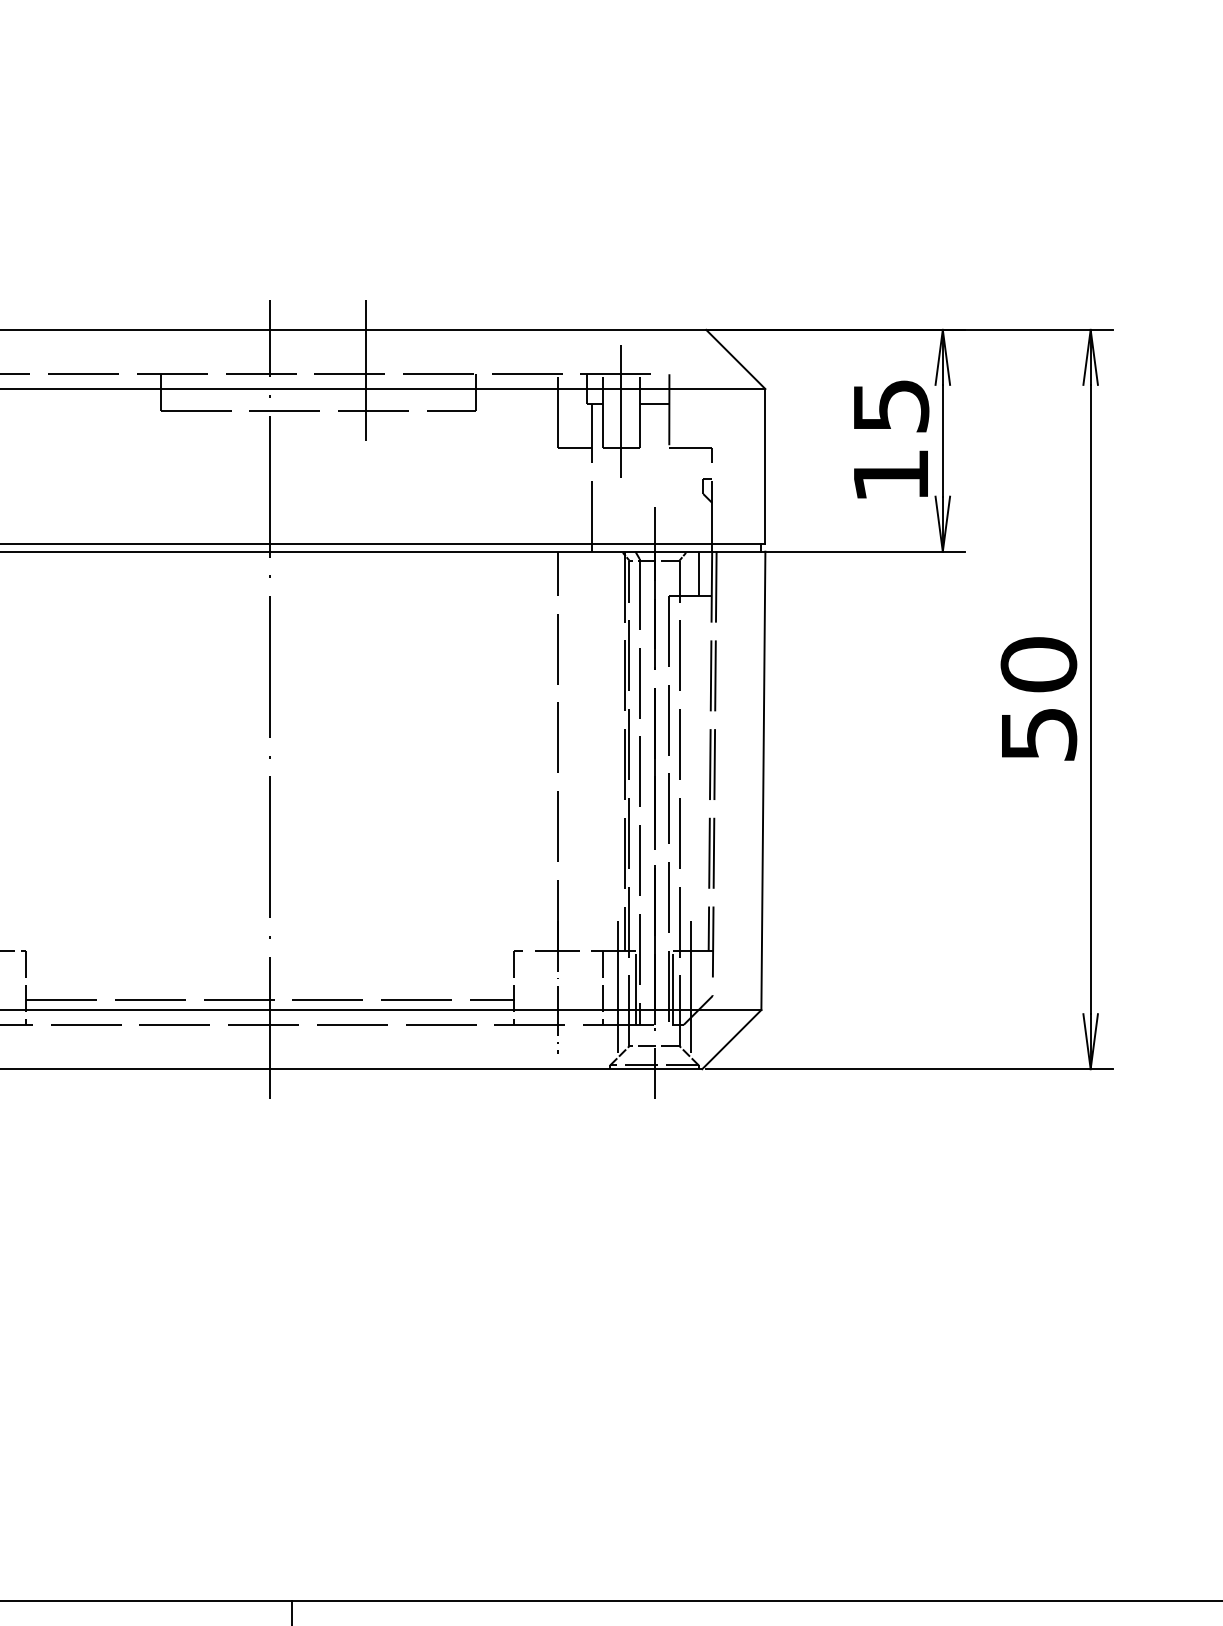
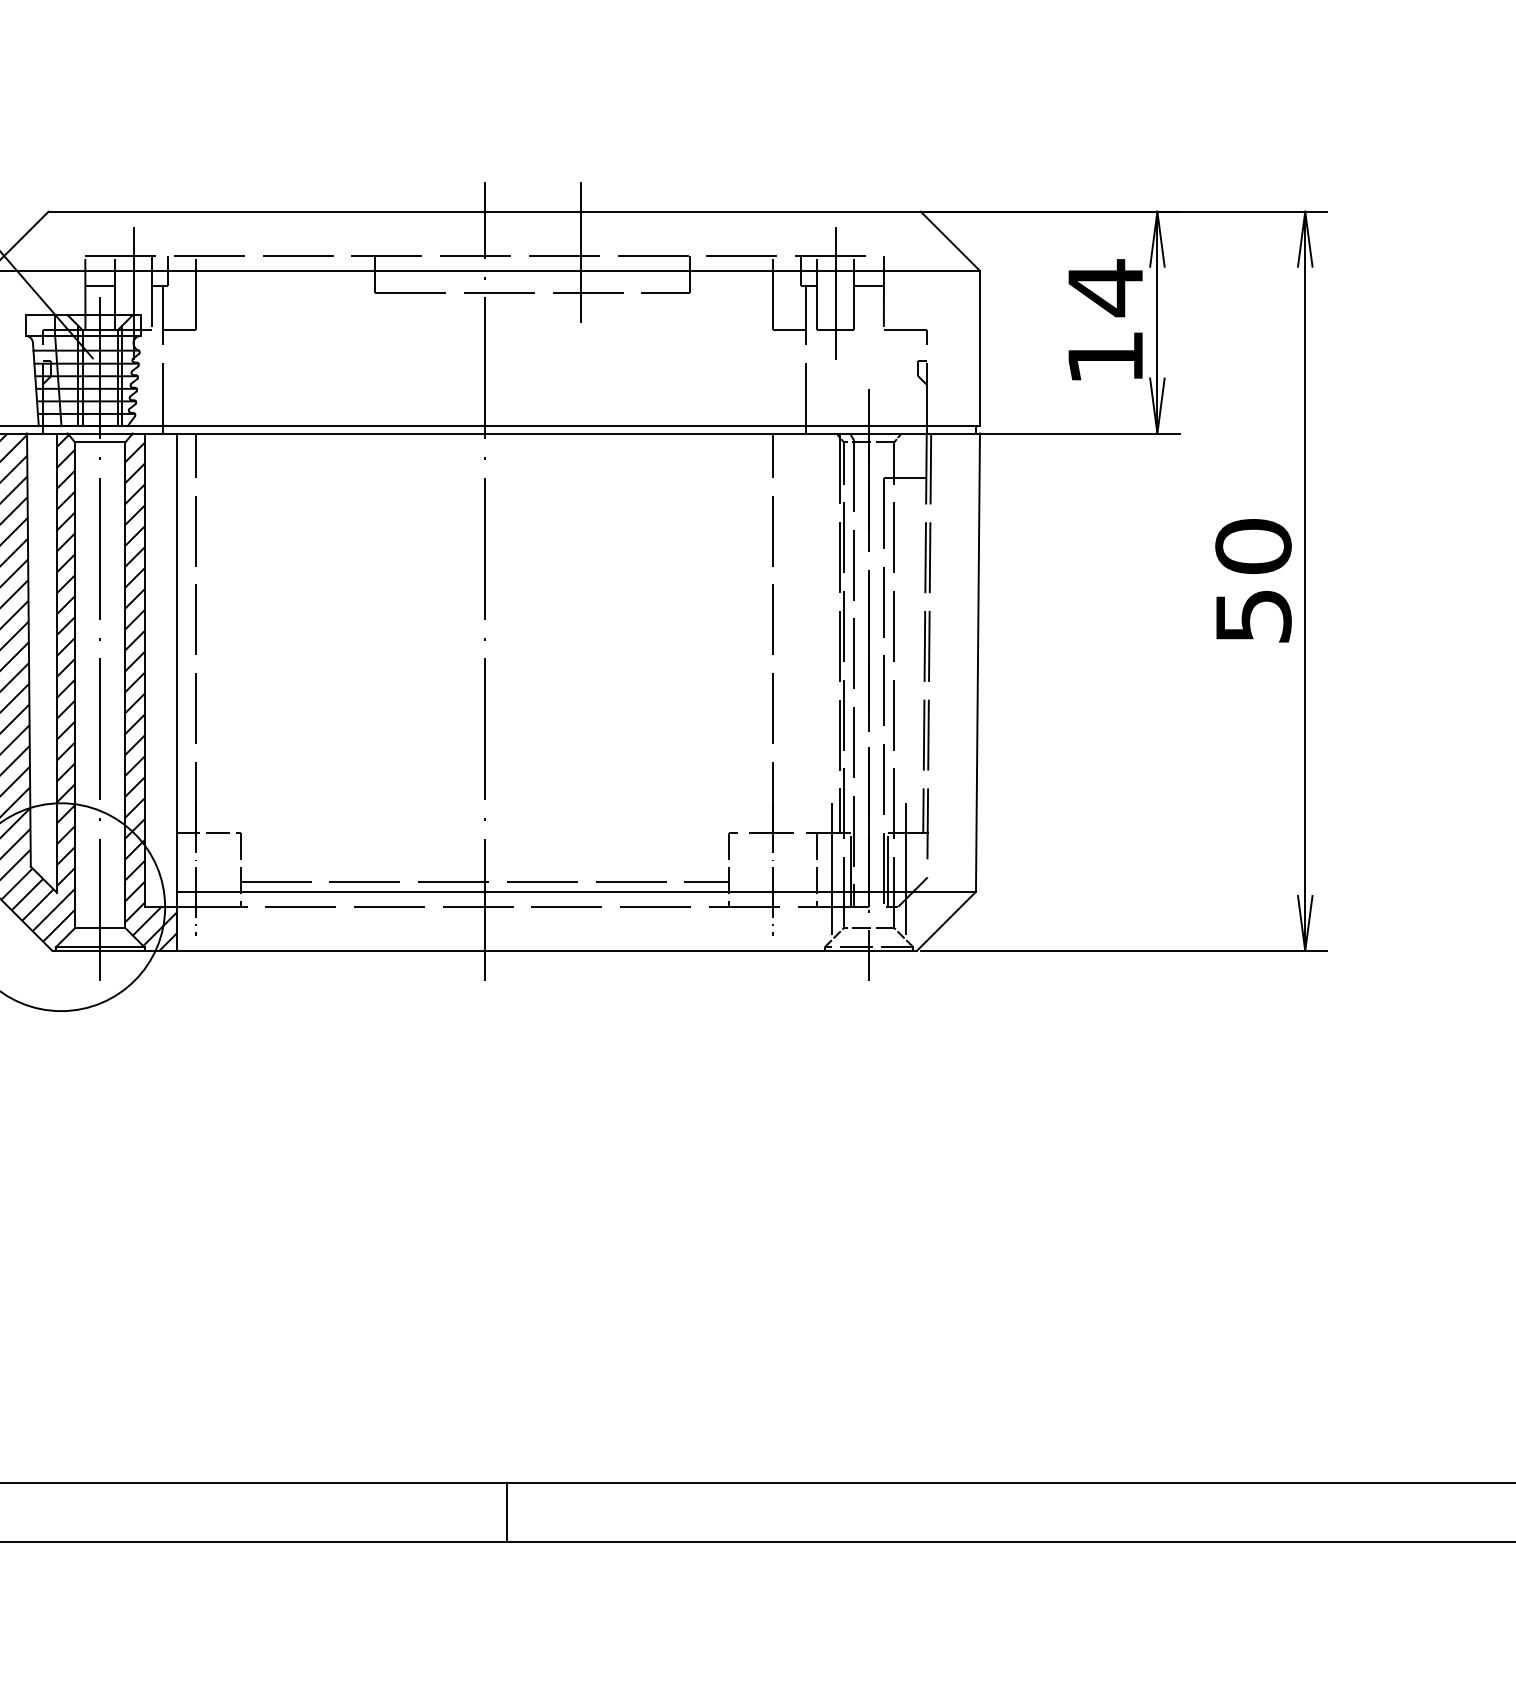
text: (890, 406) -> (1105, 288), 15 -> 14
line: (698, 573) -> (913, 455), removed

